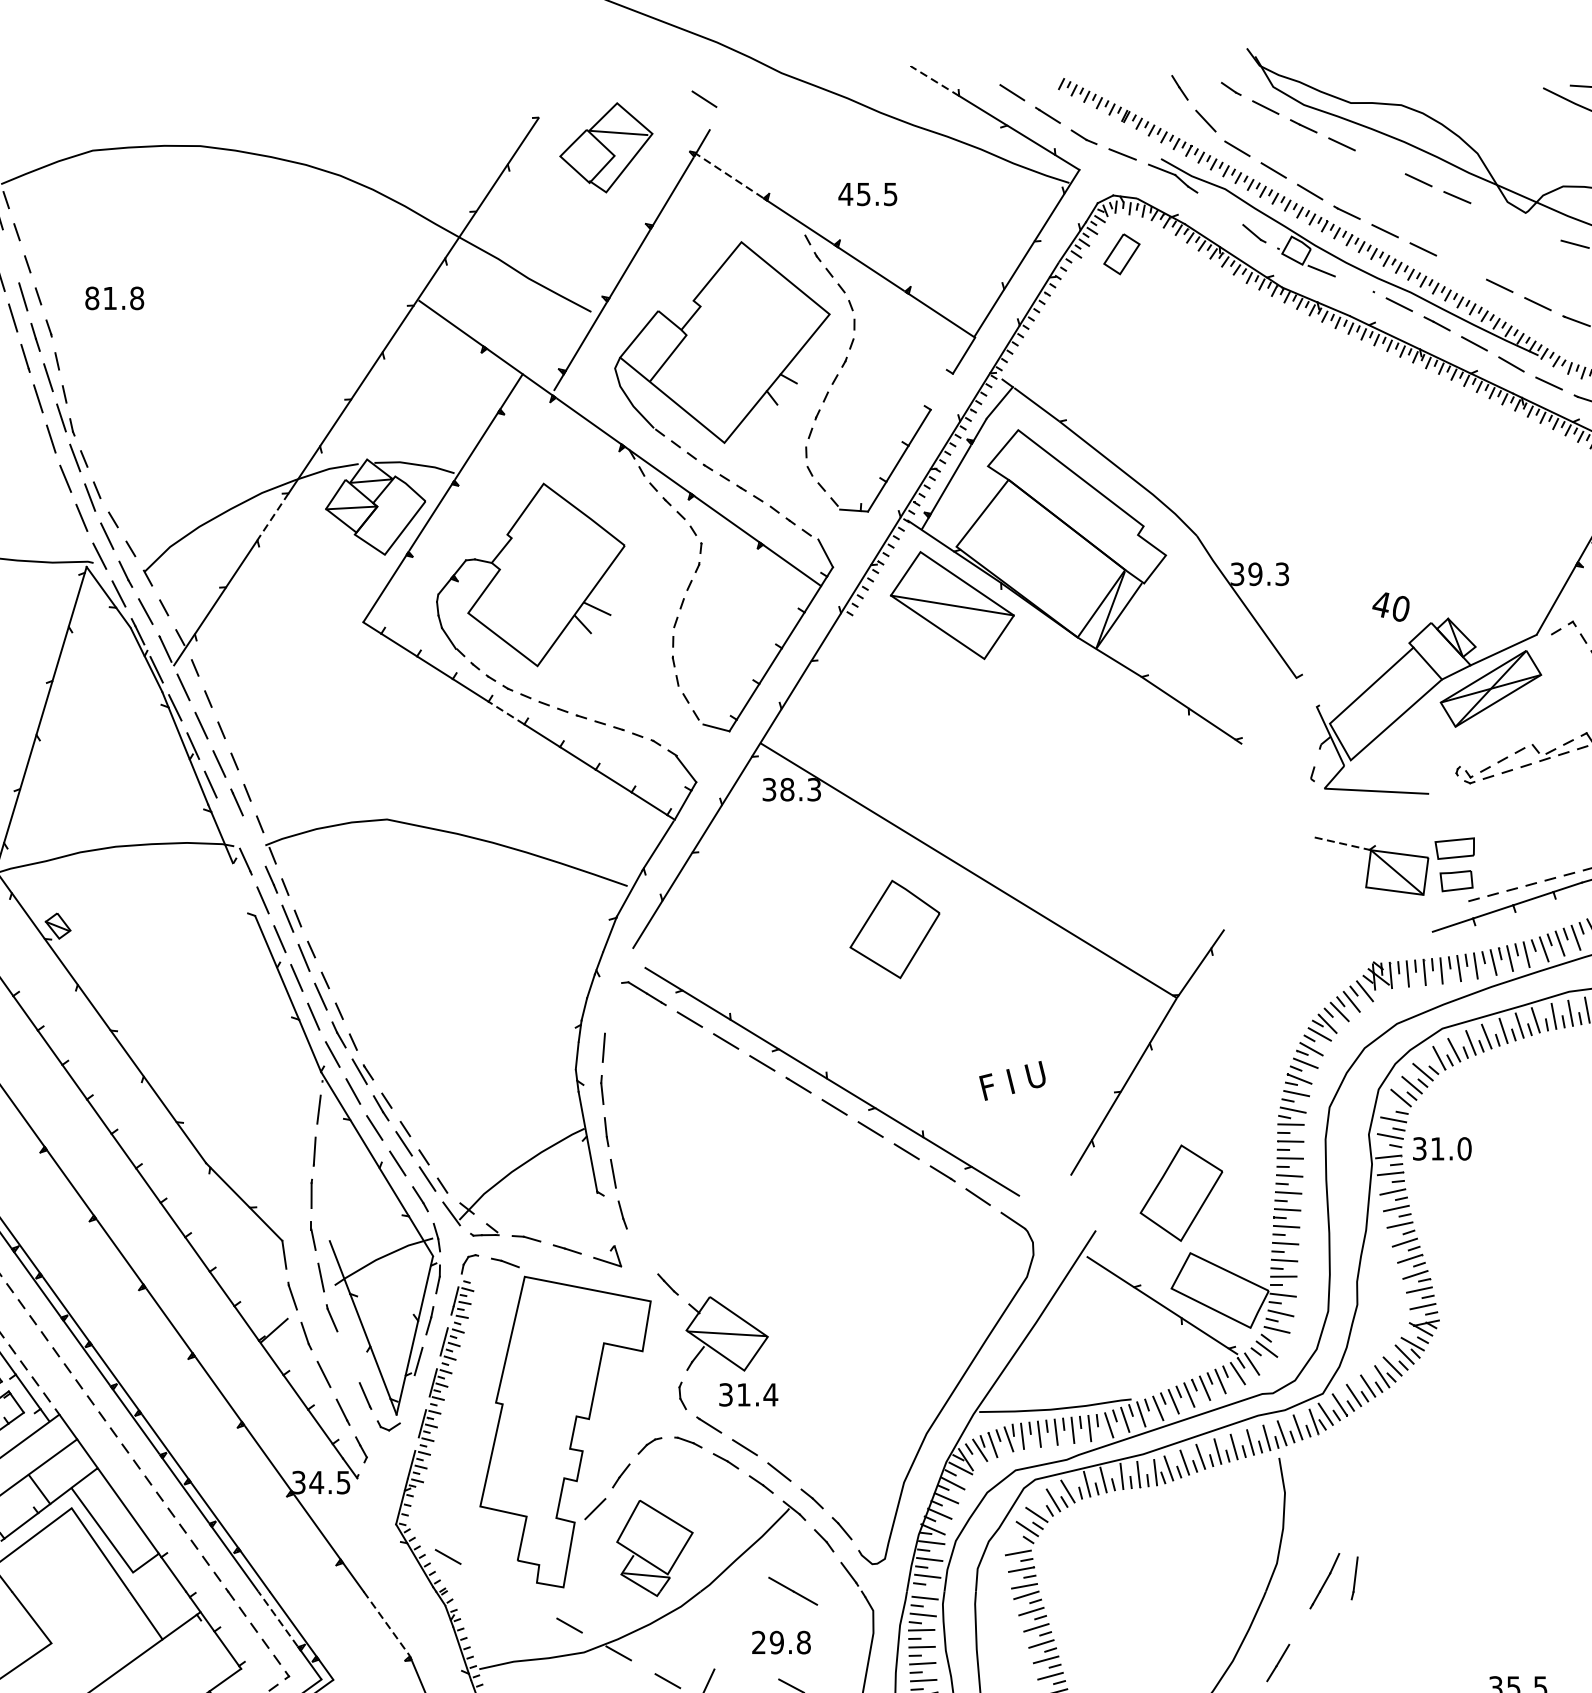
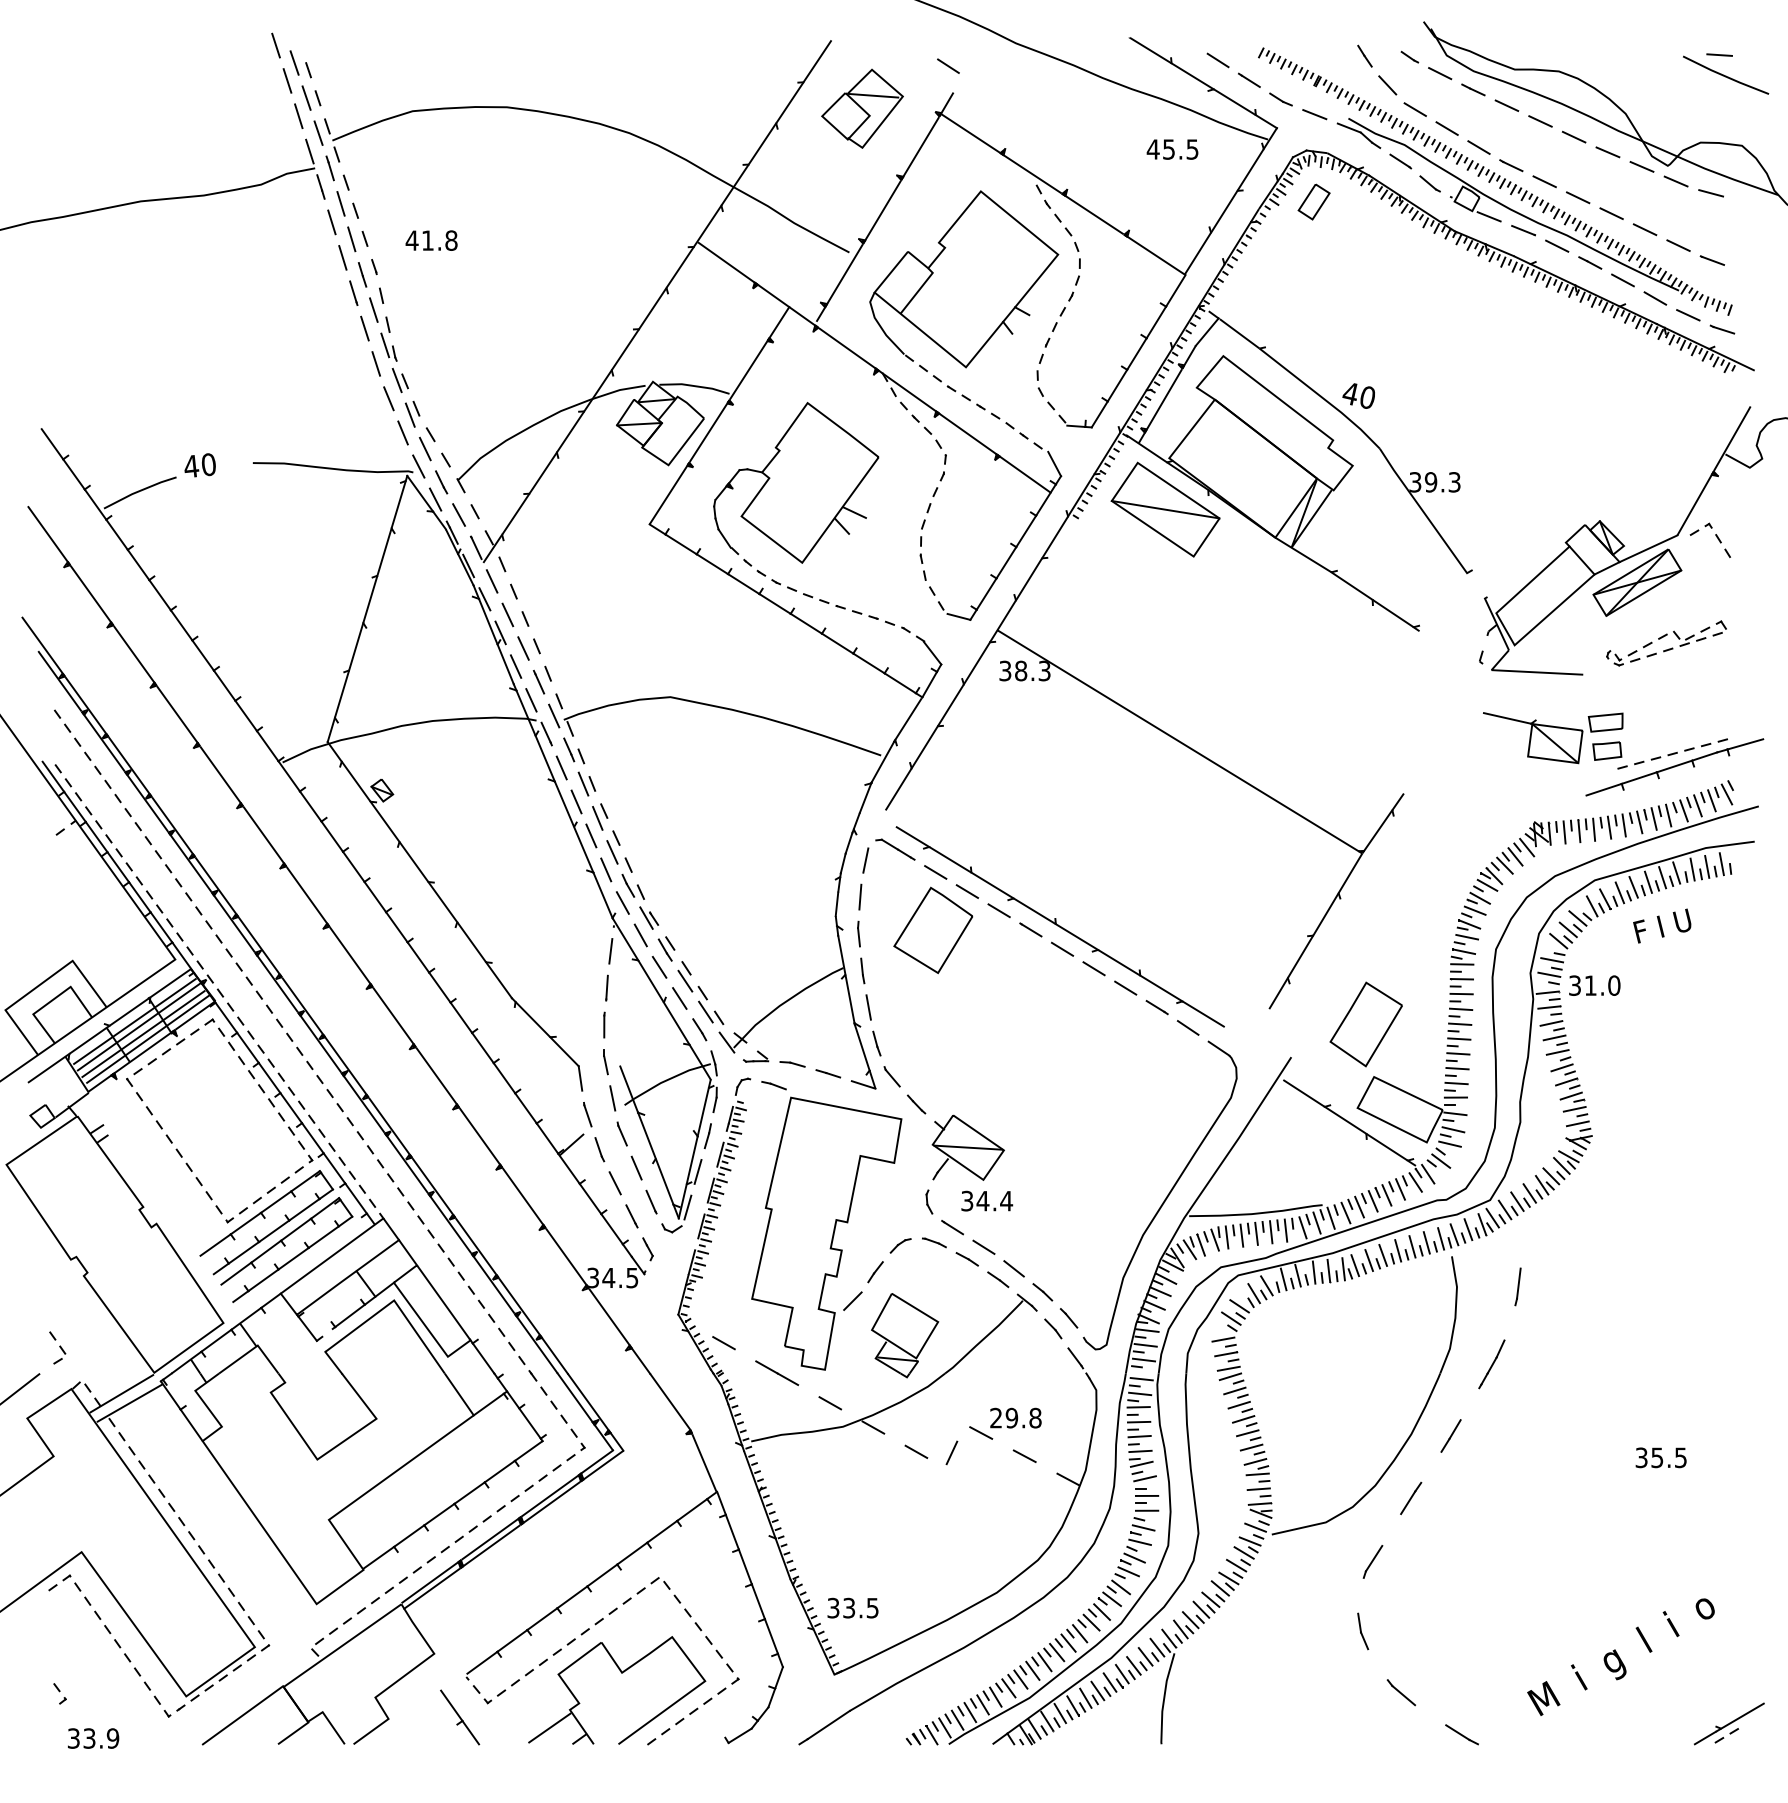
line: (935, 81) -> (1150, 50), dashed -> solid
line: (554, 93) -> (817, 61), added
line: (1380, 162) -> (1540, 121), added
line: (729, 176) -> (970, 133), dashed -> solid
text: (867, 194) -> (1172, 149), moved
line: (1220, 208) -> (1400, 161), added
line: (1495, 213) -> (1641, 166), added
line: (1534, 230) -> (1675, 181), added
line: (10, 255) -> (340, 203), added
line: (1461, 267) -> (1611, 213), added
line: (1360, 286) -> (1523, 230), added
text: (91, 298) -> (411, 240), 81.8 -> 41.8
line: (941, 391) -> (1156, 322), added
line: (272, 516) -> (570, 431), dashed -> solid
text: (1390, 606) -> (1358, 395), moved
line: (507, 712) -> (775, 603), dashed -> solid
line: (228, 823) -> (531, 700), added
line: (254, 840) -> (554, 715), added
line: (1343, 843) -> (1508, 718), dashed -> solid
line: (243, 889) -> (544, 758), added
part: (895, 929) -> (933, 930), moved
line: (609, 1005) -> (865, 860), added
text: (1012, 1080) -> (1662, 925), moved
line: (605, 1219) -> (861, 1047), added
line: (639, 1252) -> (891, 1076), added
line: (348, 1356) -> (636, 1167), added
text: (743, 1395) -> (982, 1201), 31.4 -> 34.4
line: (406, 1402) -> (687, 1207), added
line: (1354, 1577) -> (1517, 1286), moved
line: (793, 1590) -> (777, 1372), moved
line: (277, 1619) -> (574, 1397), dashed -> solid
line: (387, 1624) -> (670, 1402), dashed -> solid
line: (742, 1658) -> (981, 1432), added

